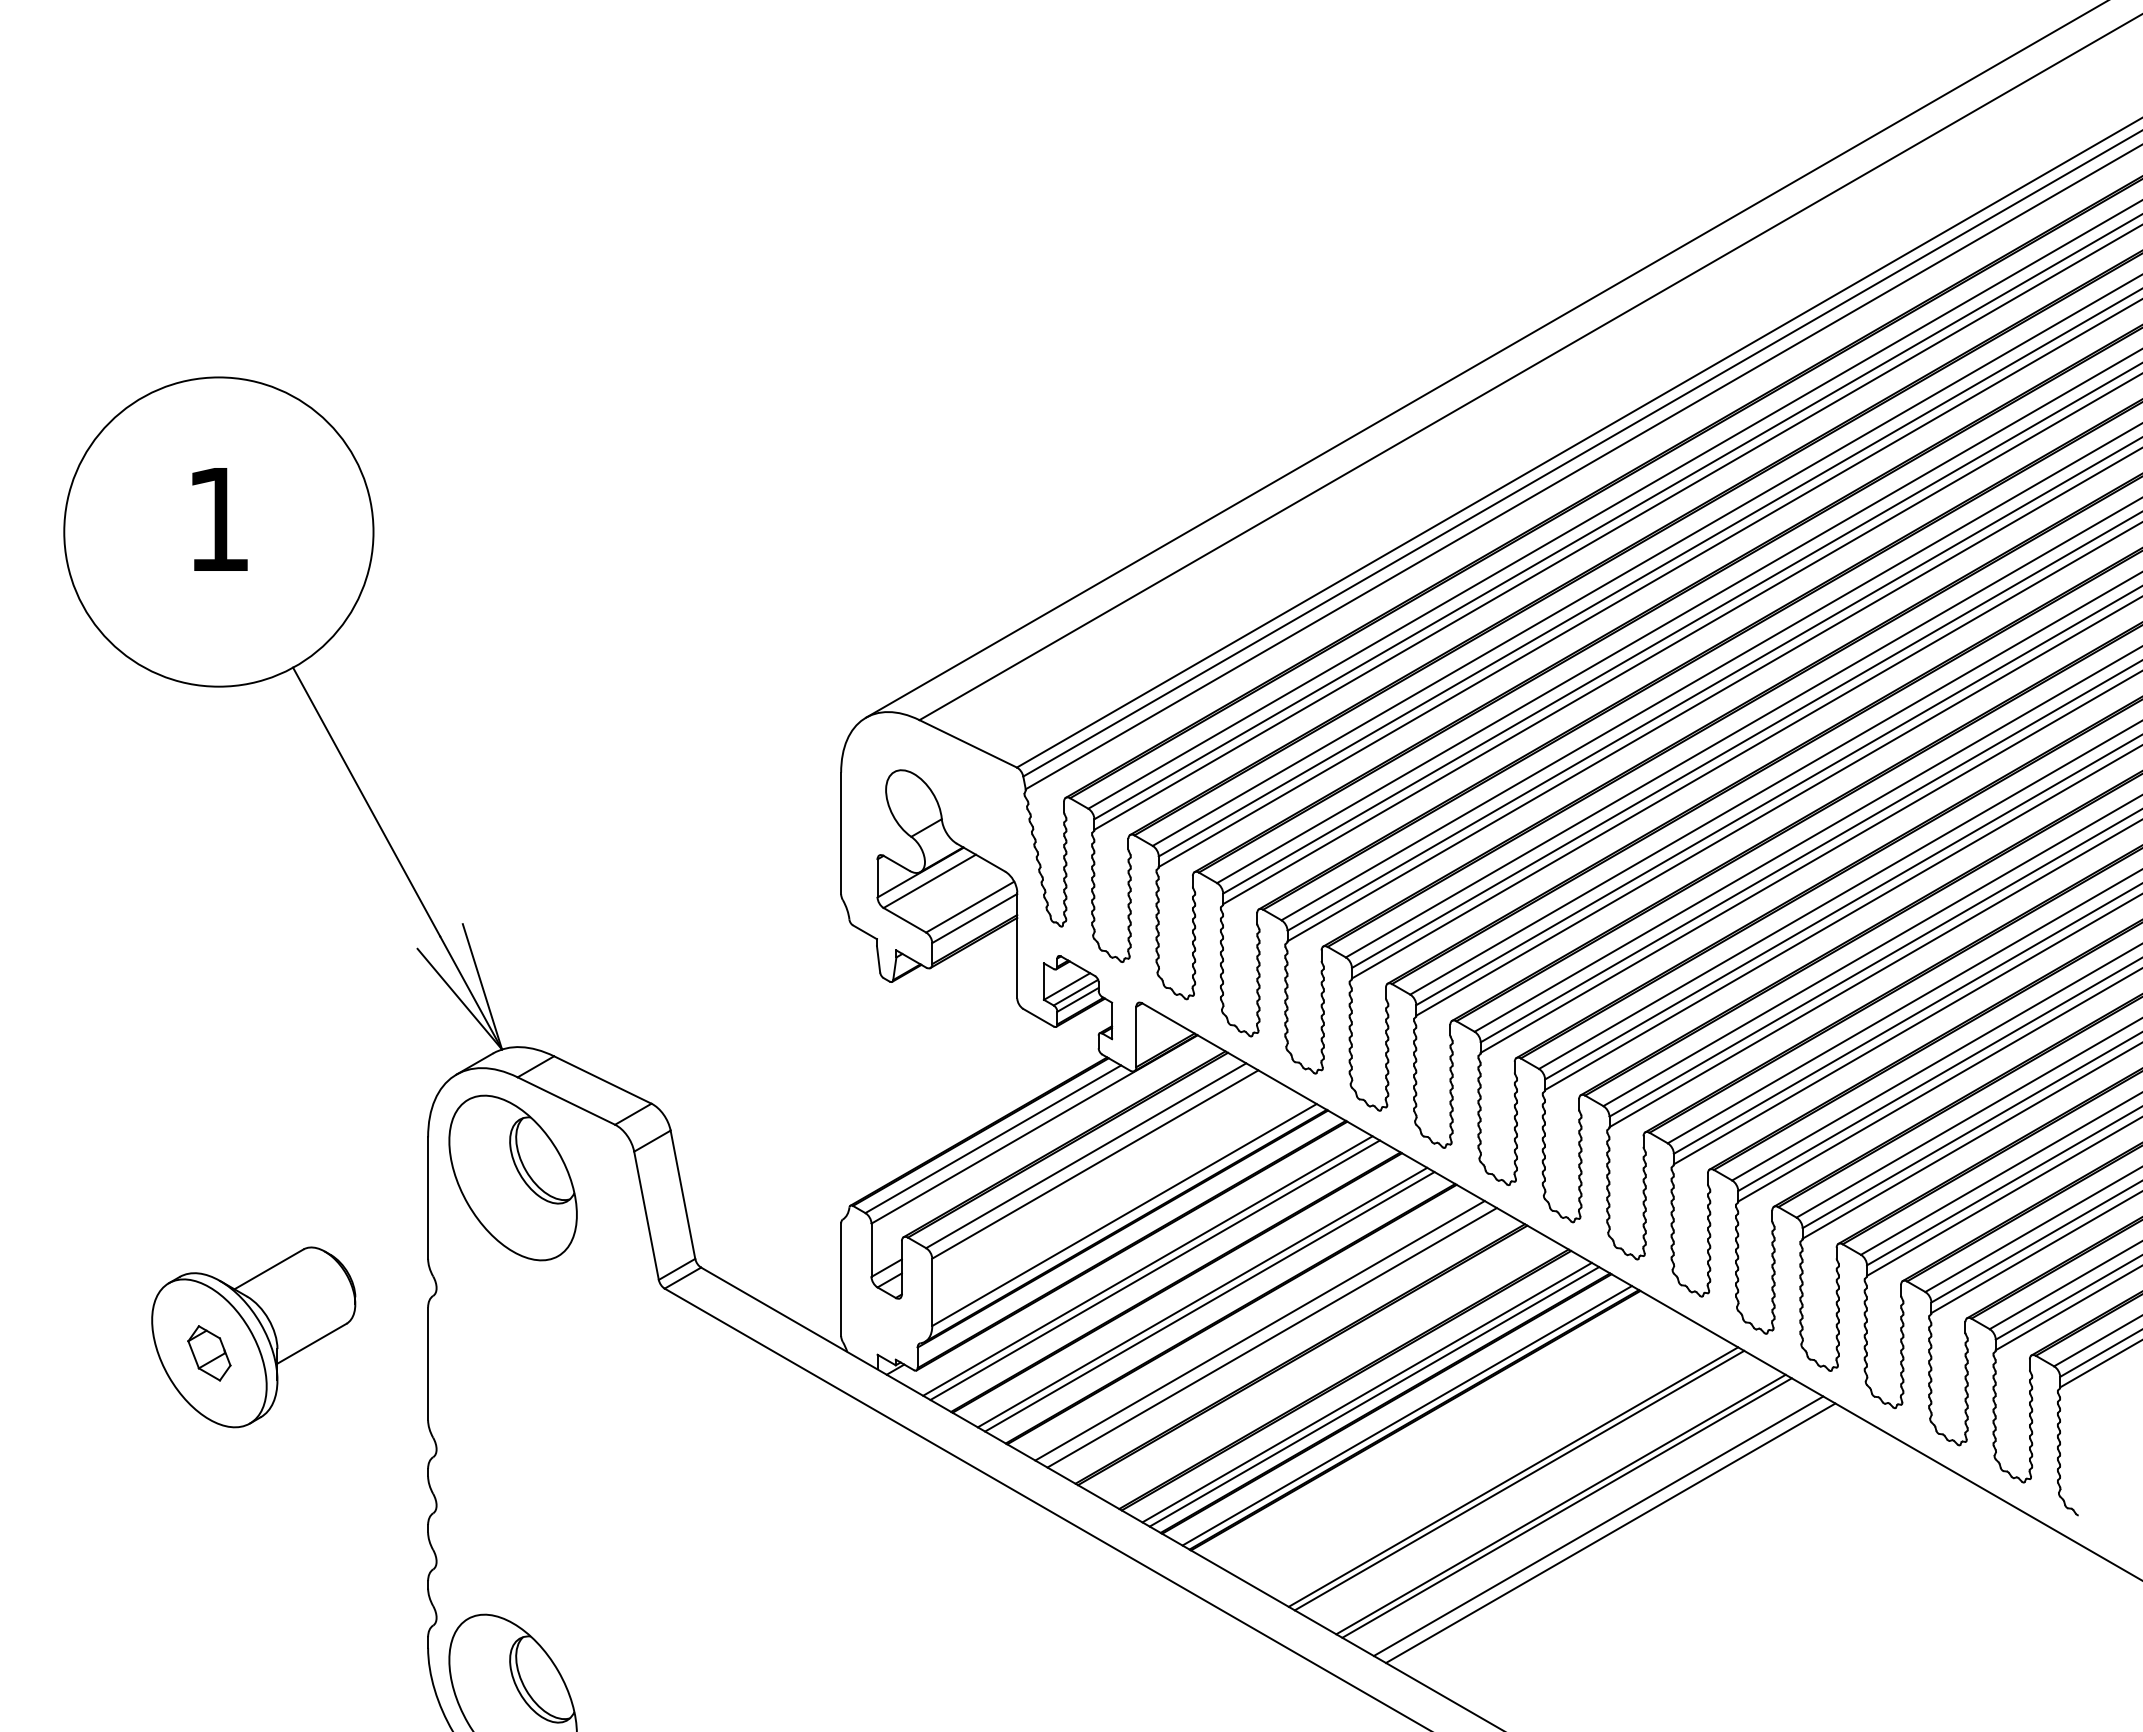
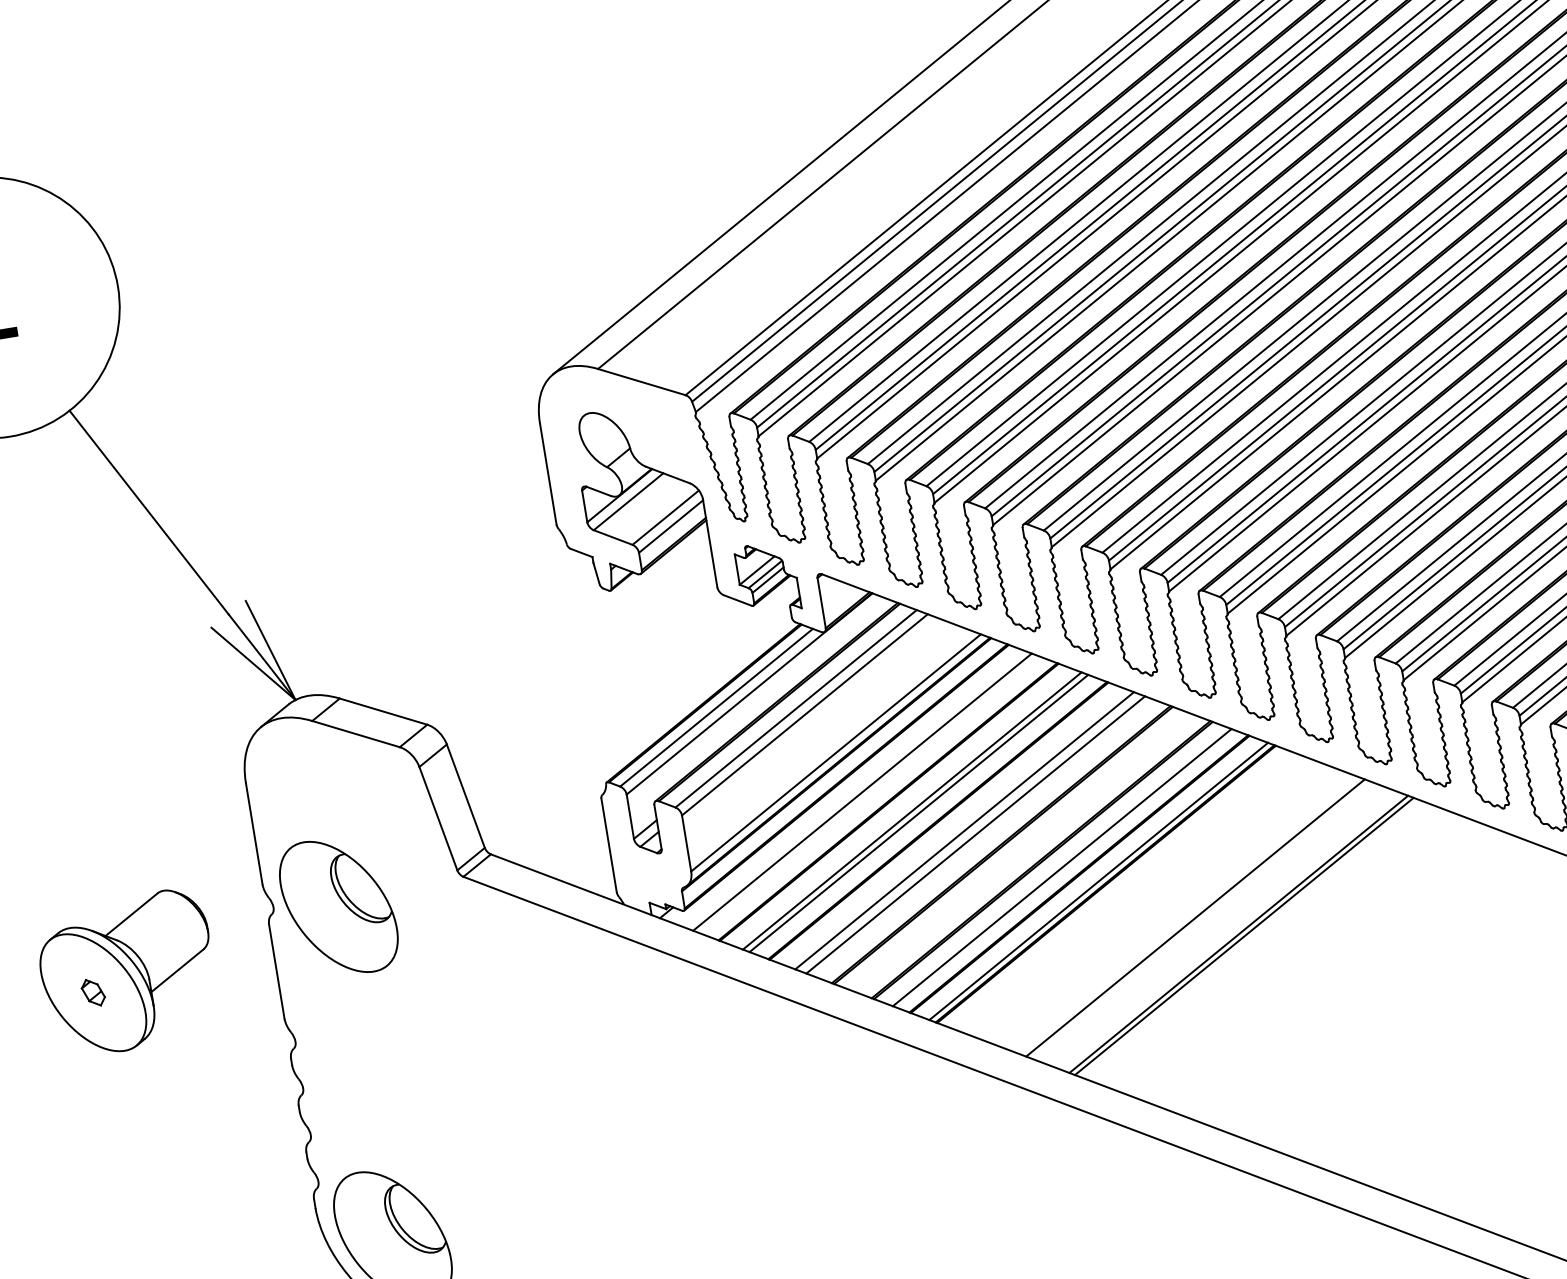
part: (512, 1177) -> (338, 906), moved
line: (1154, 1269) -> (868, 794), removed
part: (209, 1353) -> (93, 992), size x0.6
line: (1374, 1396) -> (1068, 869), removed
line: (1519, 1480) -> (1200, 920), removed
line: (1598, 1525) -> (1272, 946), removed
line: (1610, 1533) -> (1283, 951), removed

